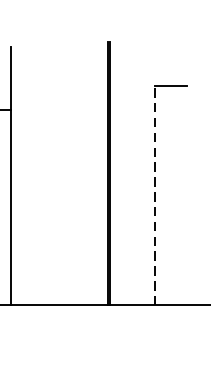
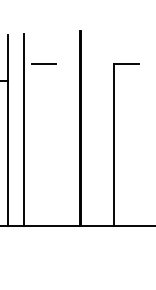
line: (60, 85) -> (44, 63), added
line: (33, 175) -> (24, 130), added
line: (154, 194) -> (114, 144), dashed -> solid

